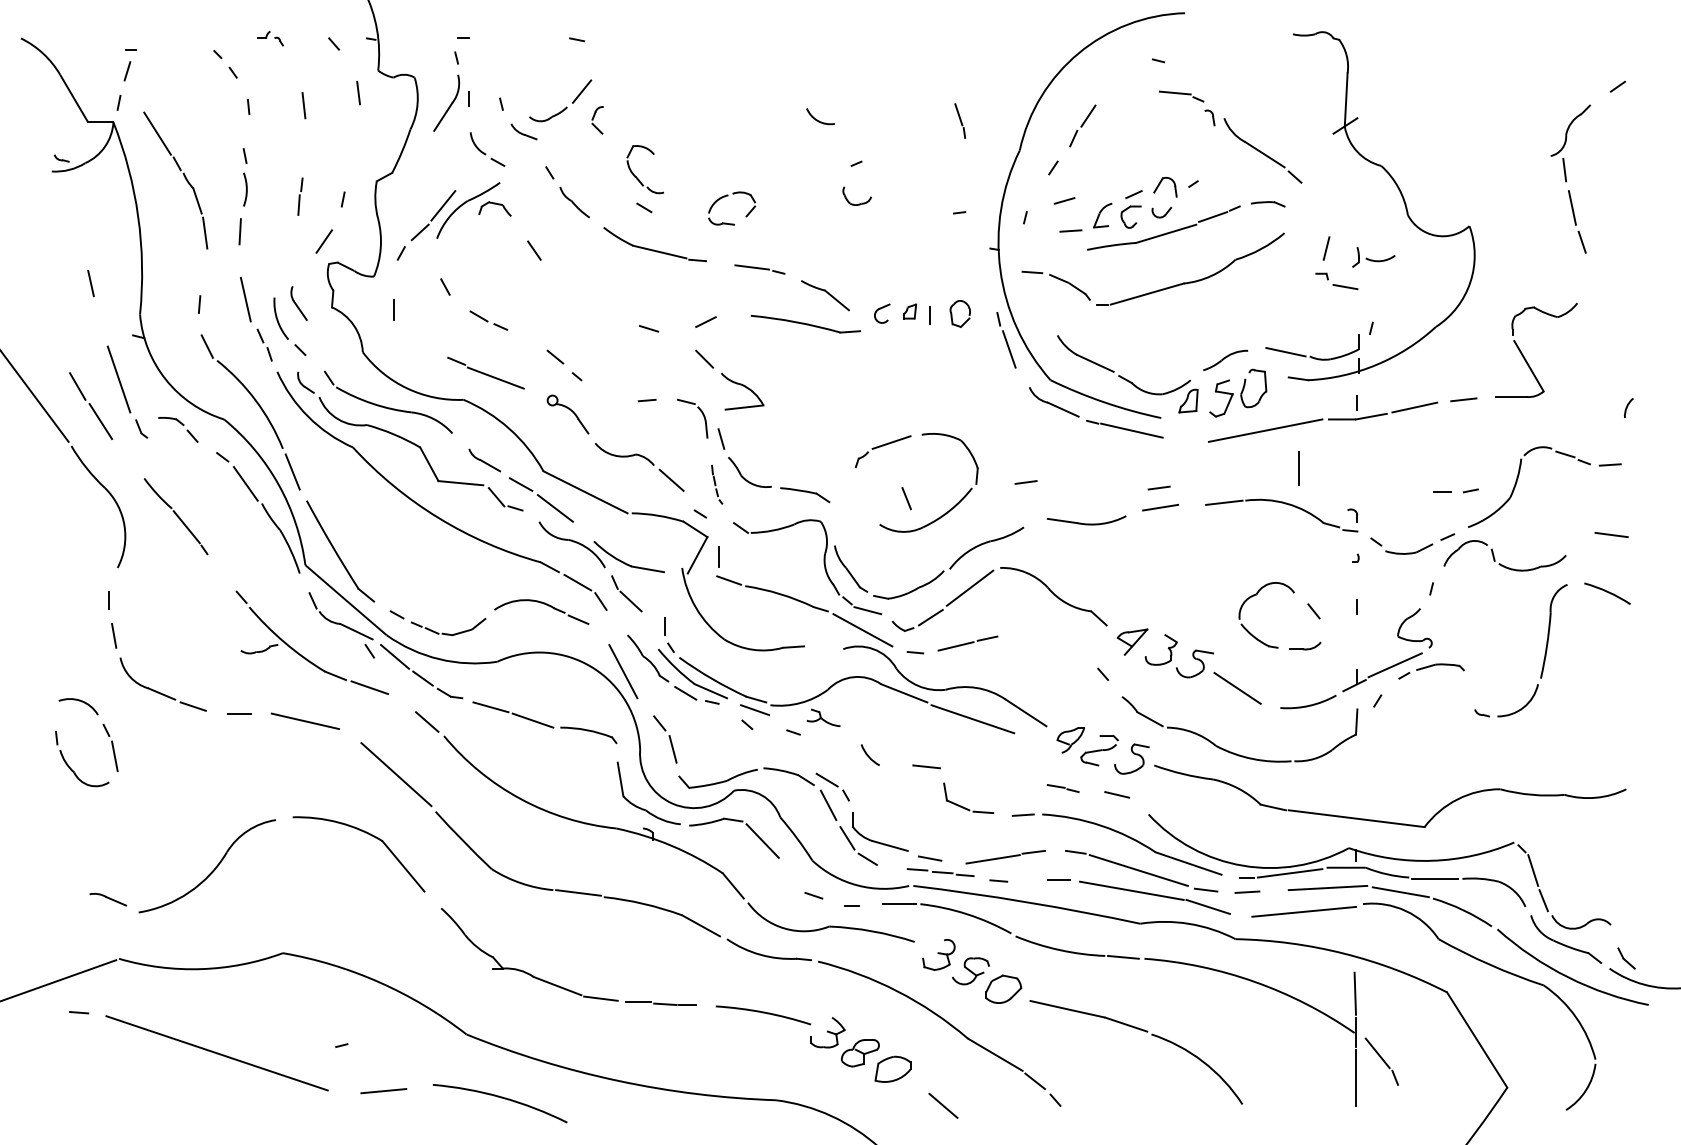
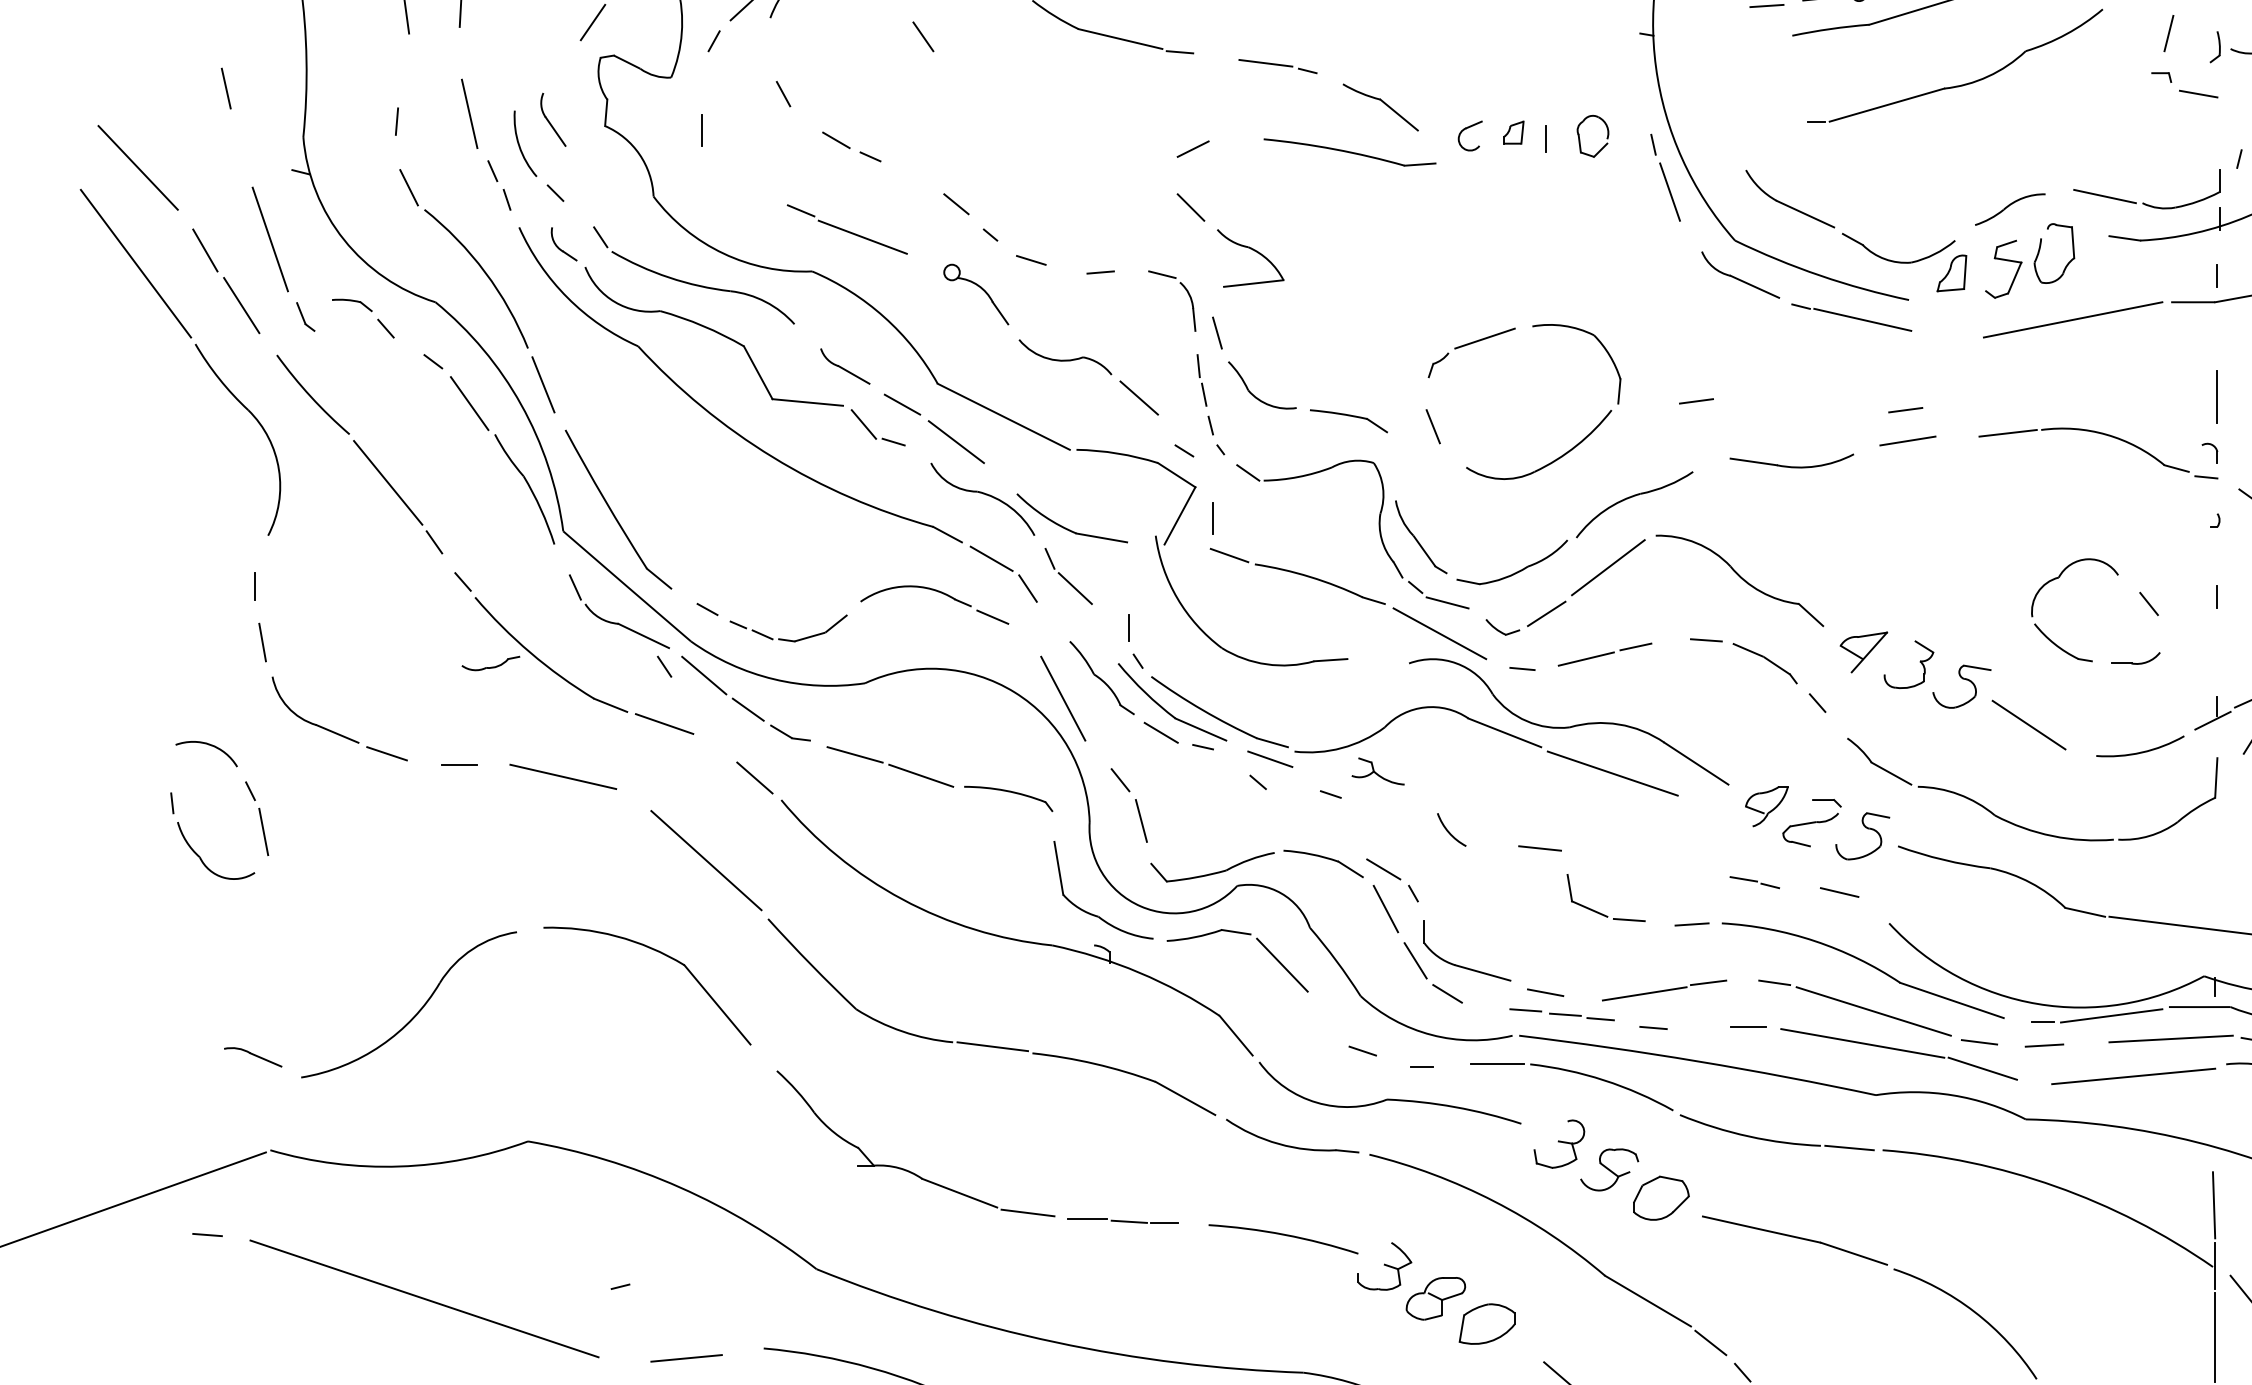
part: (1057, 279) -> (1745, 651), moved
line: (649, 328) -> (1032, 259), moved
line: (34, 333) -> (137, 167), added
line: (1298, 468) -> (2215, 396), moved
part: (716, 484) -> (1209, 404), size x1.67
line: (906, 498) -> (1432, 426), moved
part: (175, 516) -> (359, 454), size x1.67

